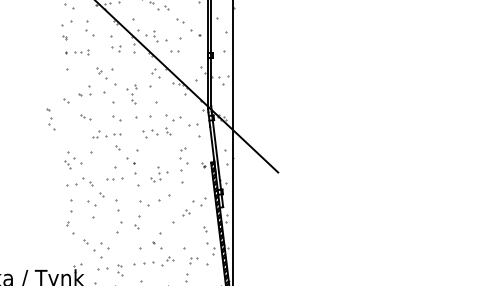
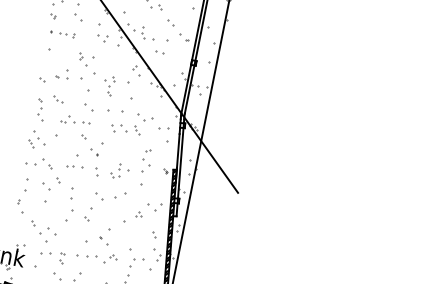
part: (50, 119) -> (40, 109), moved
part: (136, 179) -> (96, 171), size x0.62
part: (193, 260) -> (136, 263), size x1.67

